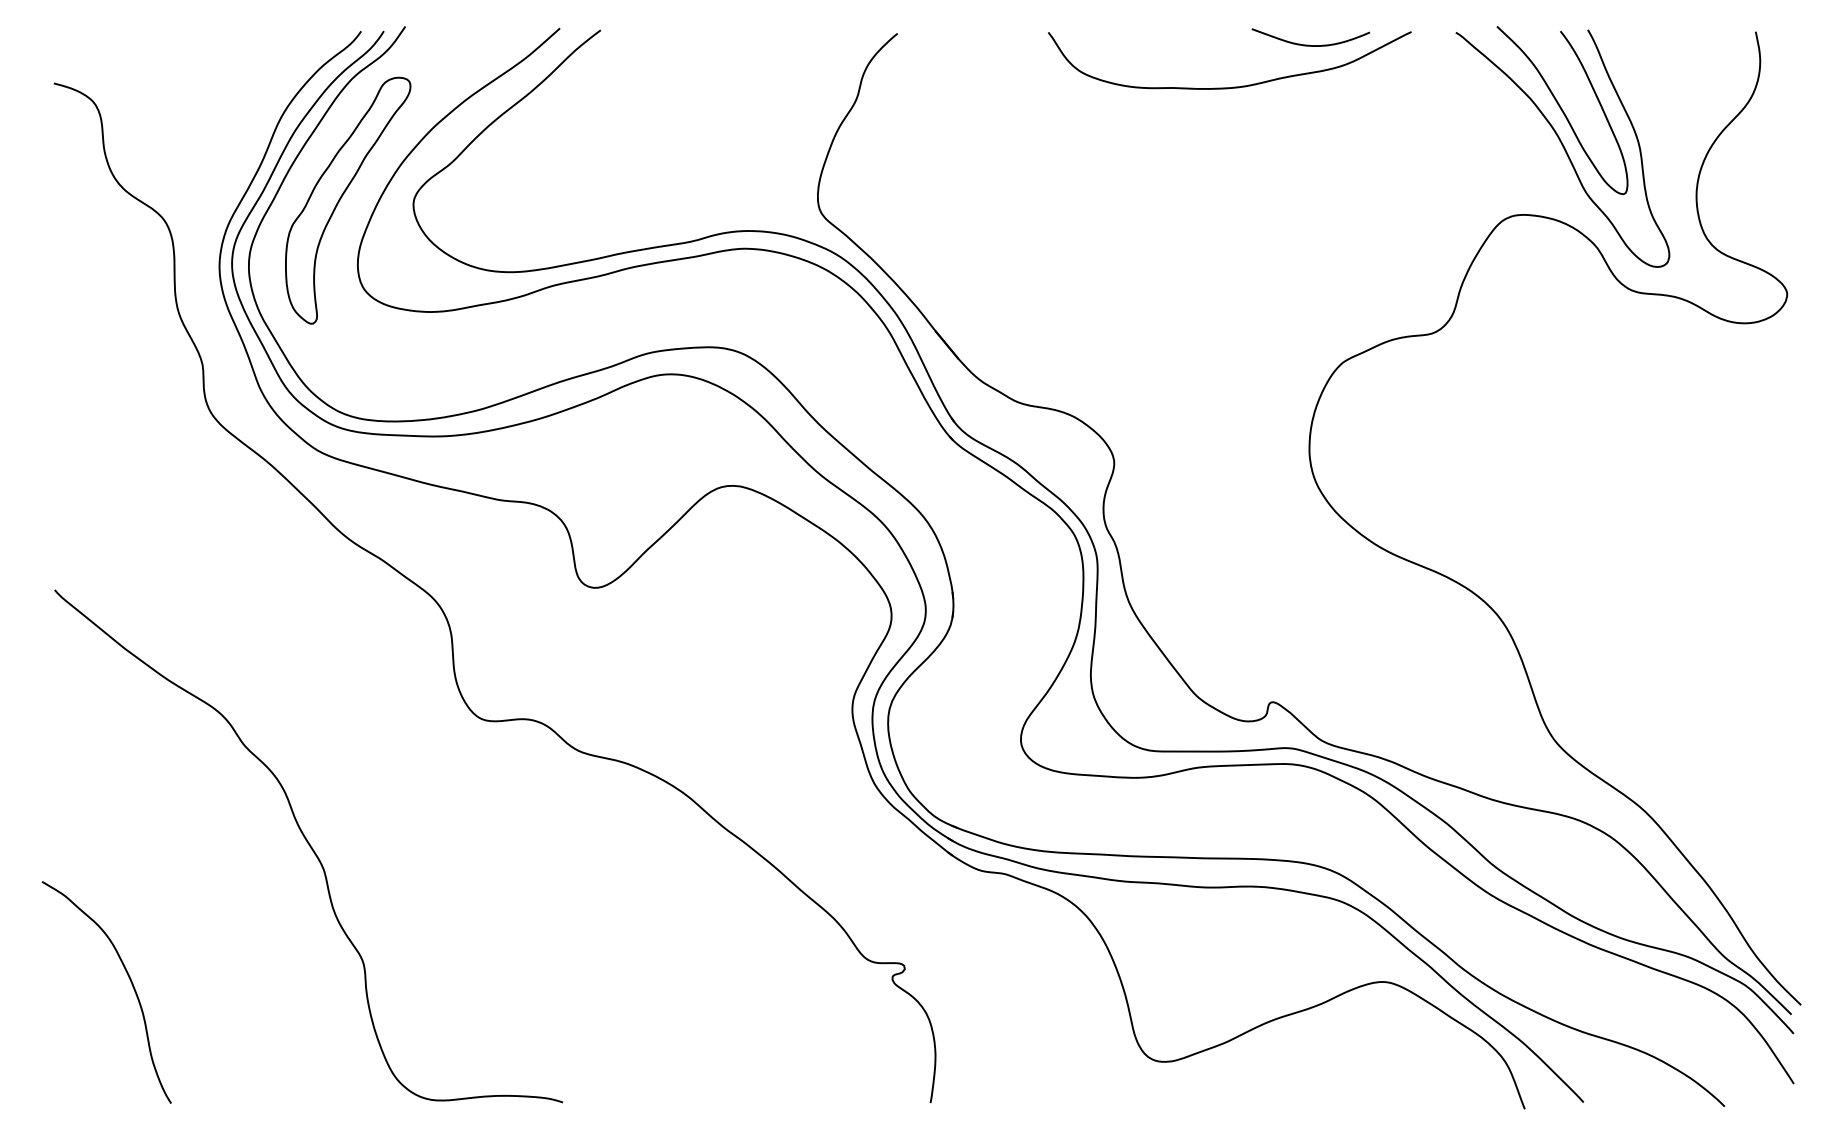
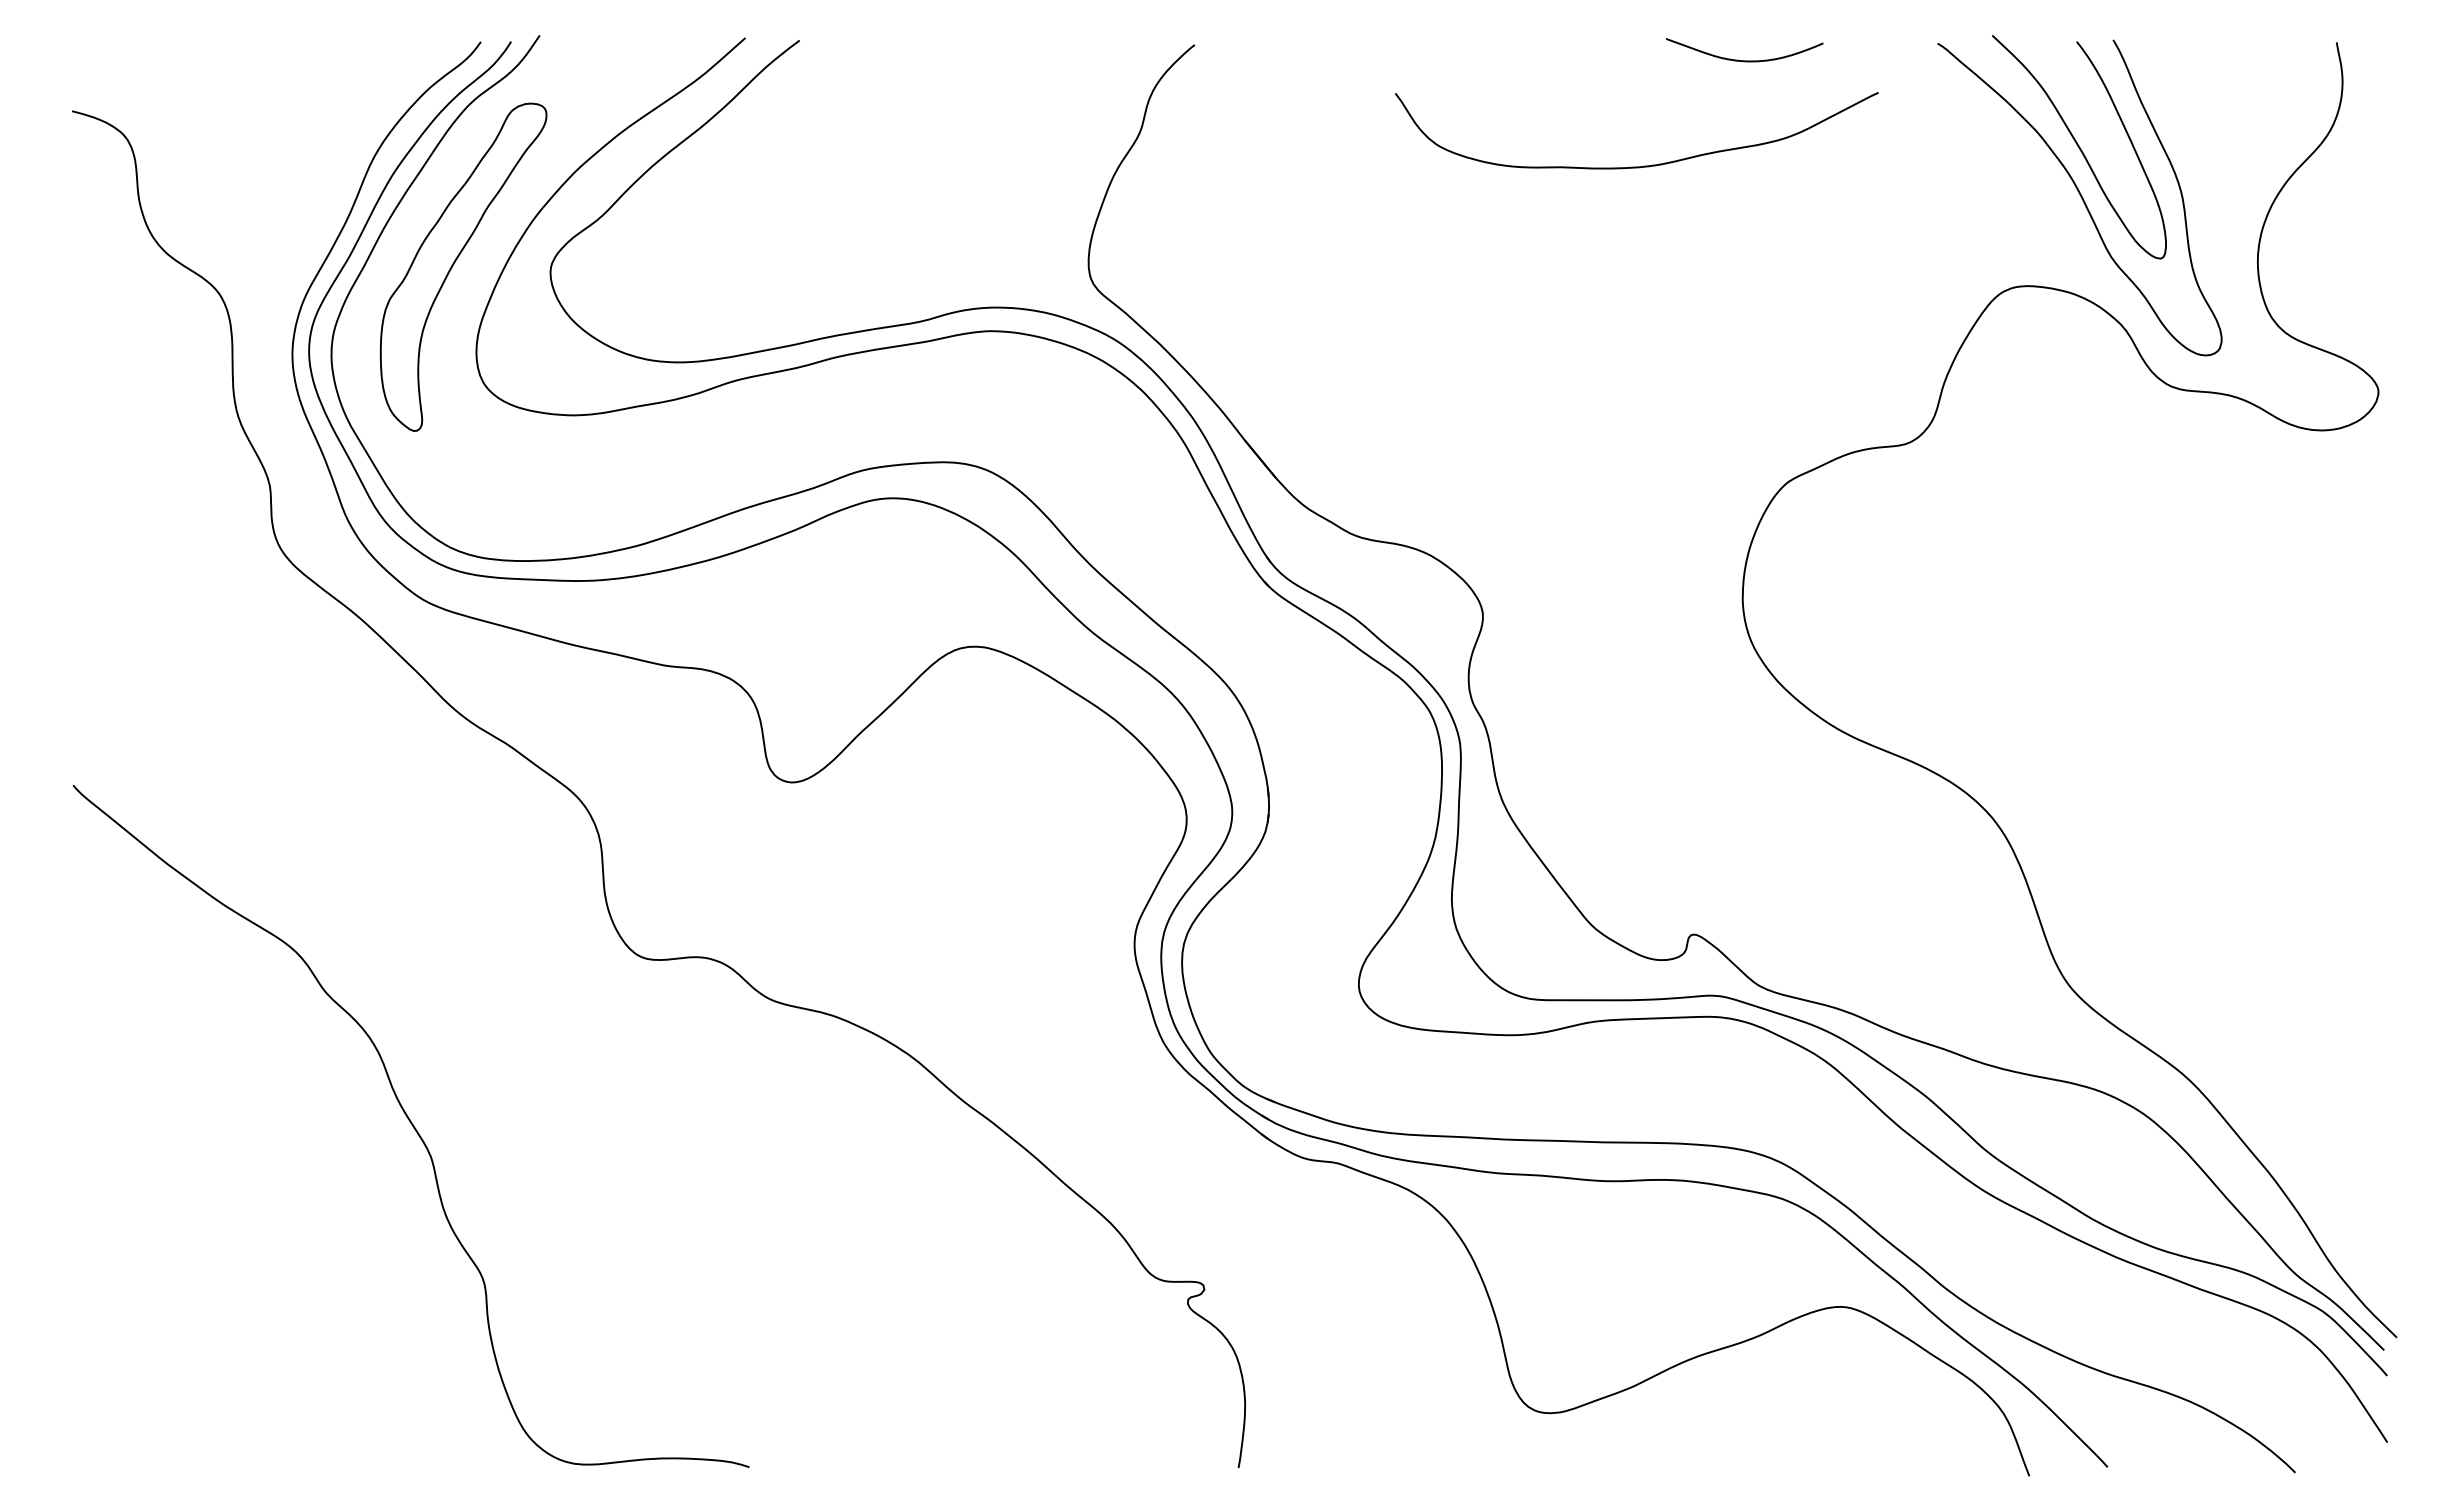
curve: (1234, 86) -> (1643, 165), moved
curve: (130, 980) -> (173, 1305), removed

